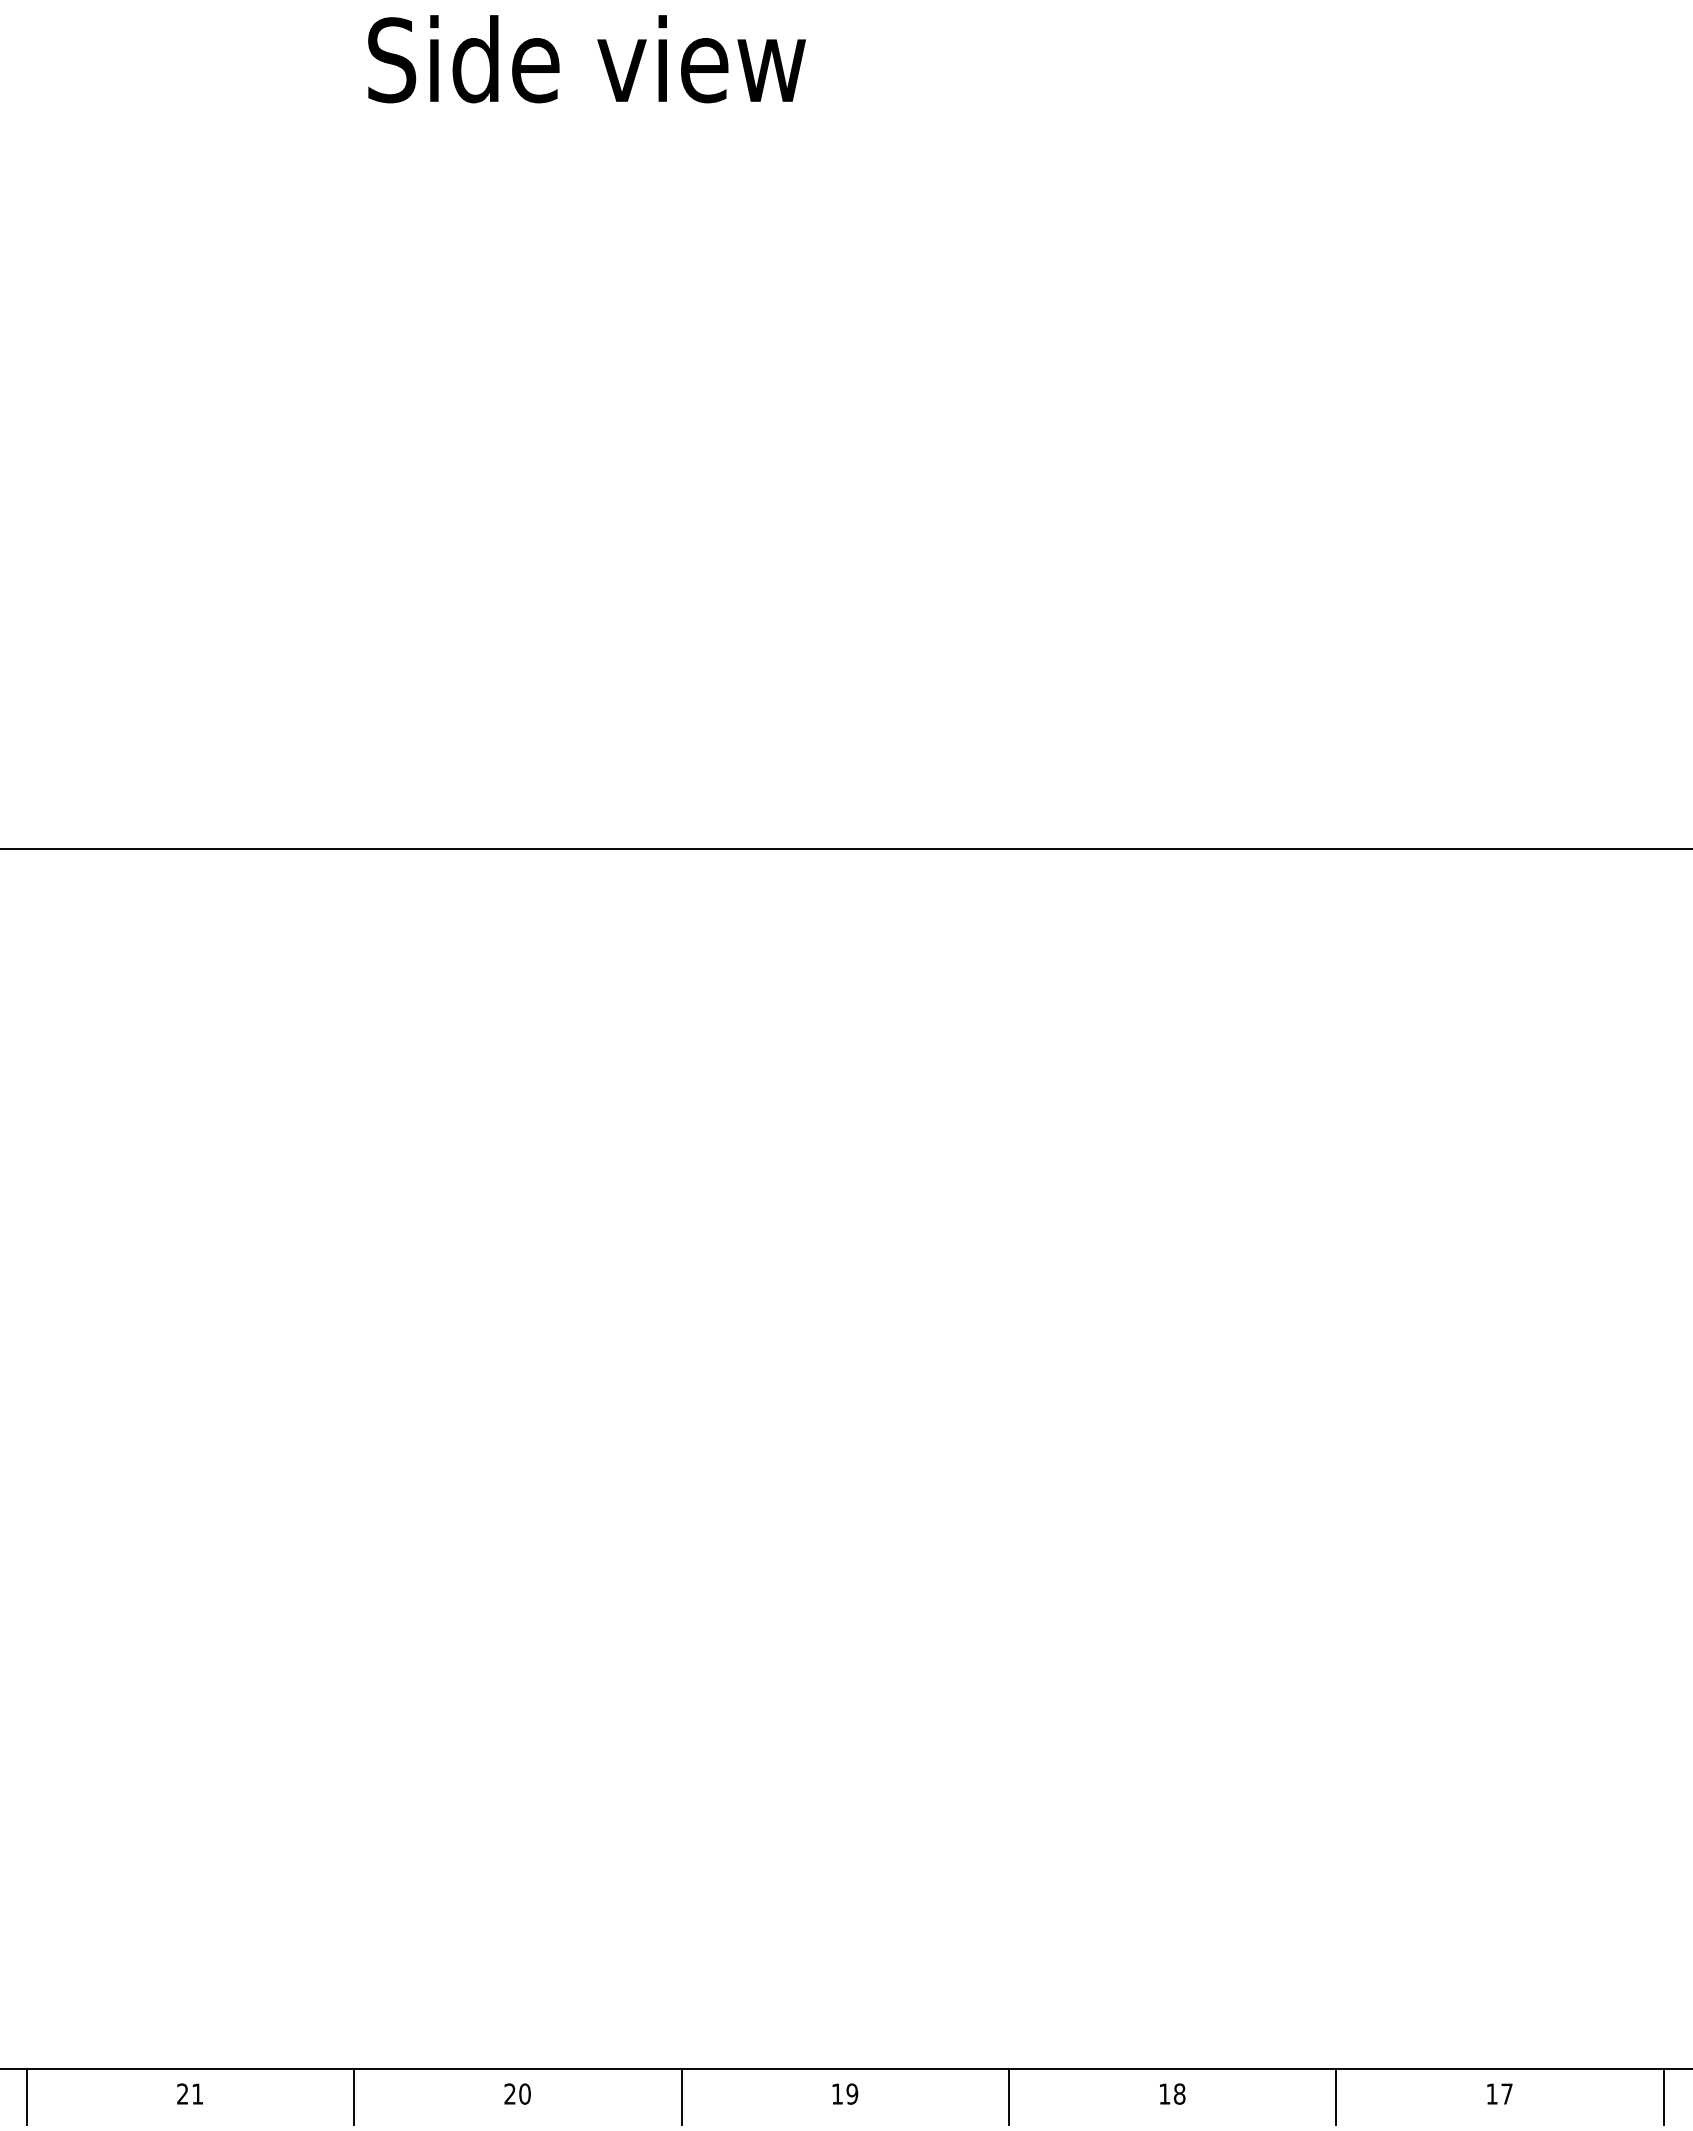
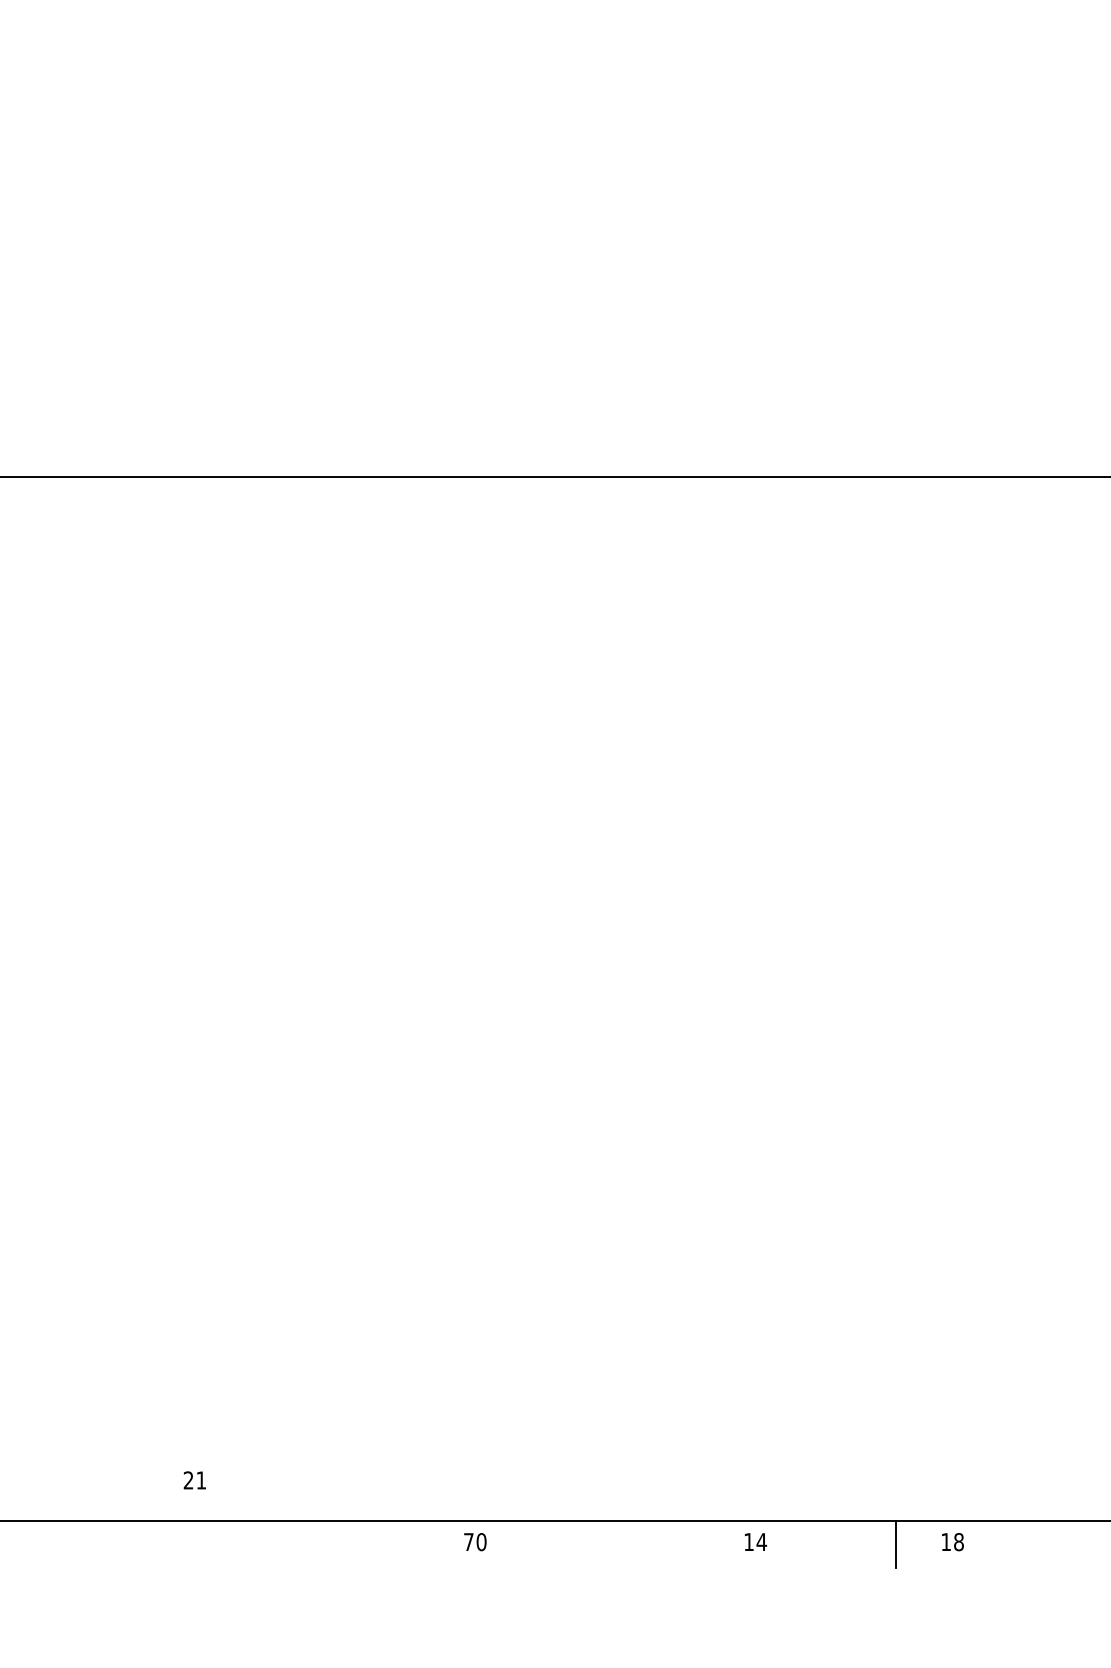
text: (189, 2093) -> (194, 1479), moved
text: (509, 2093) -> (468, 1541), 20 -> 70
text: (852, 2093) -> (761, 1541), 19 -> 14
text: (1172, 2093) -> (952, 1541), moved
line: (27, 2096) -> (55, 1544), removed
line: (354, 2096) -> (335, 1544), removed
line: (681, 2096) -> (615, 1544), removed

